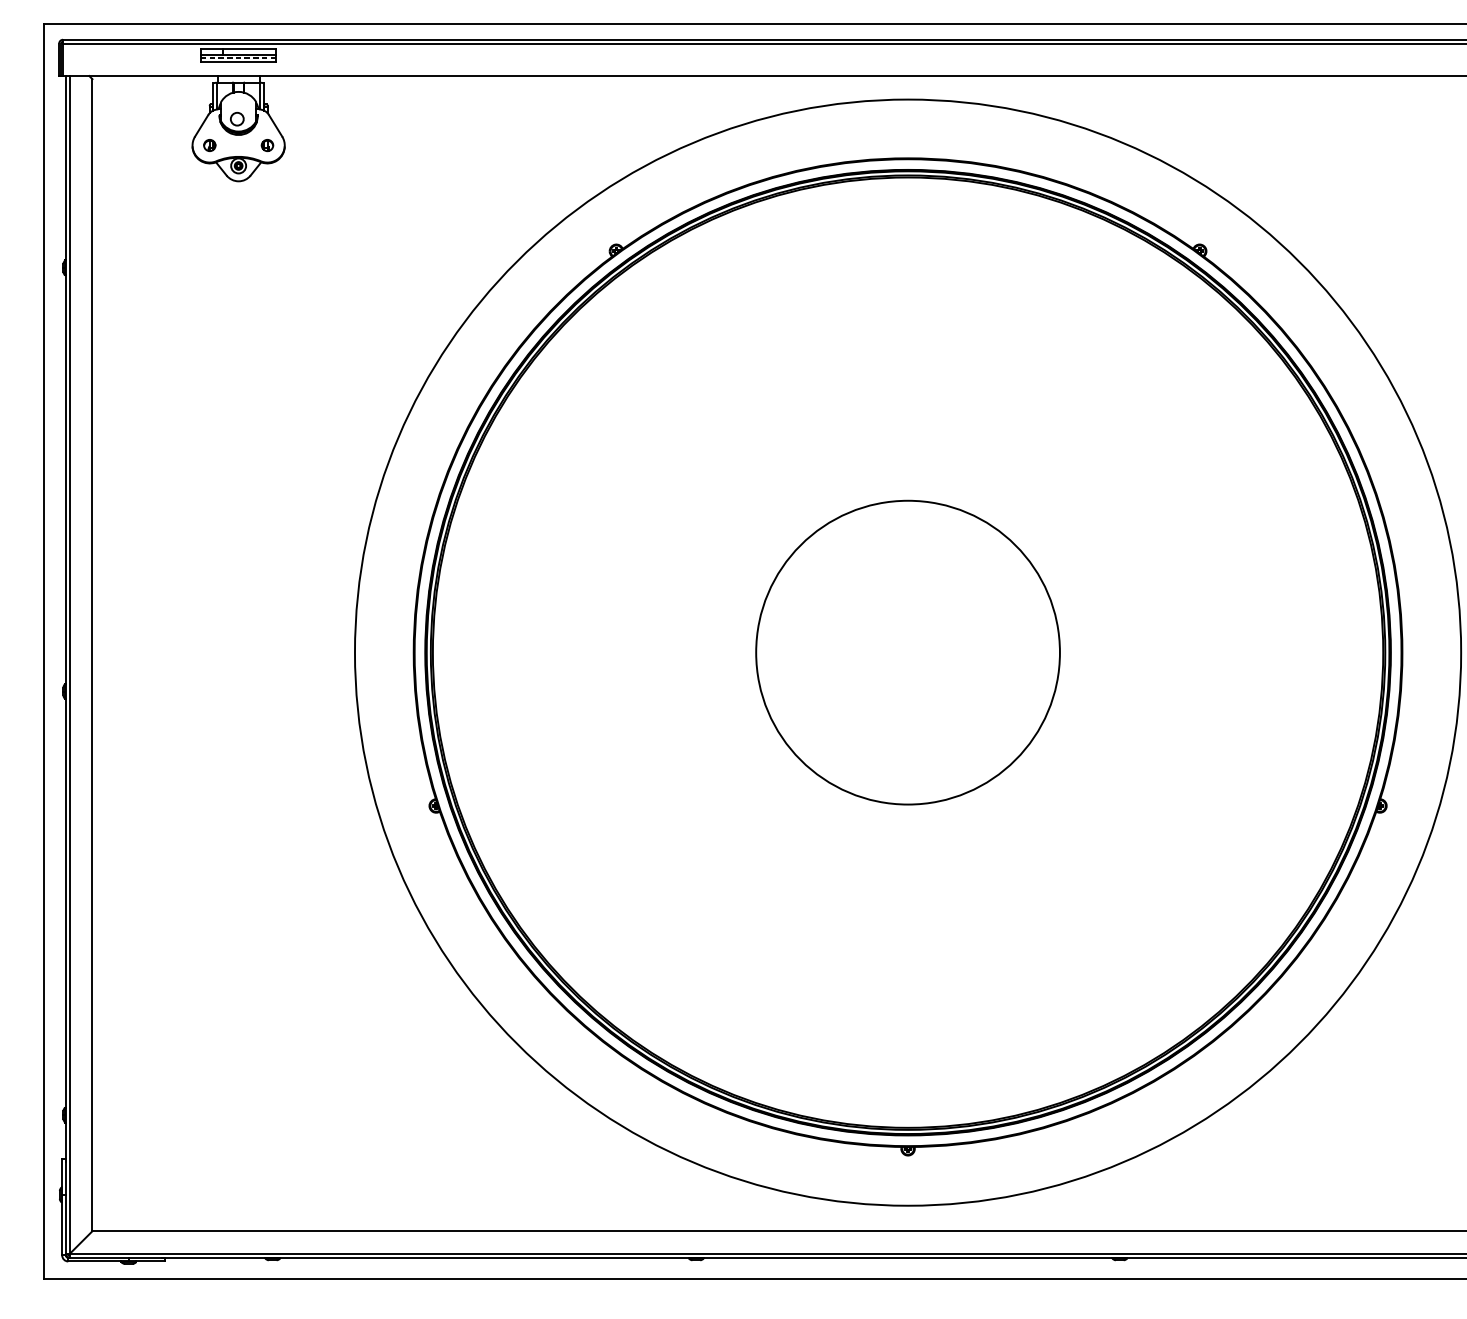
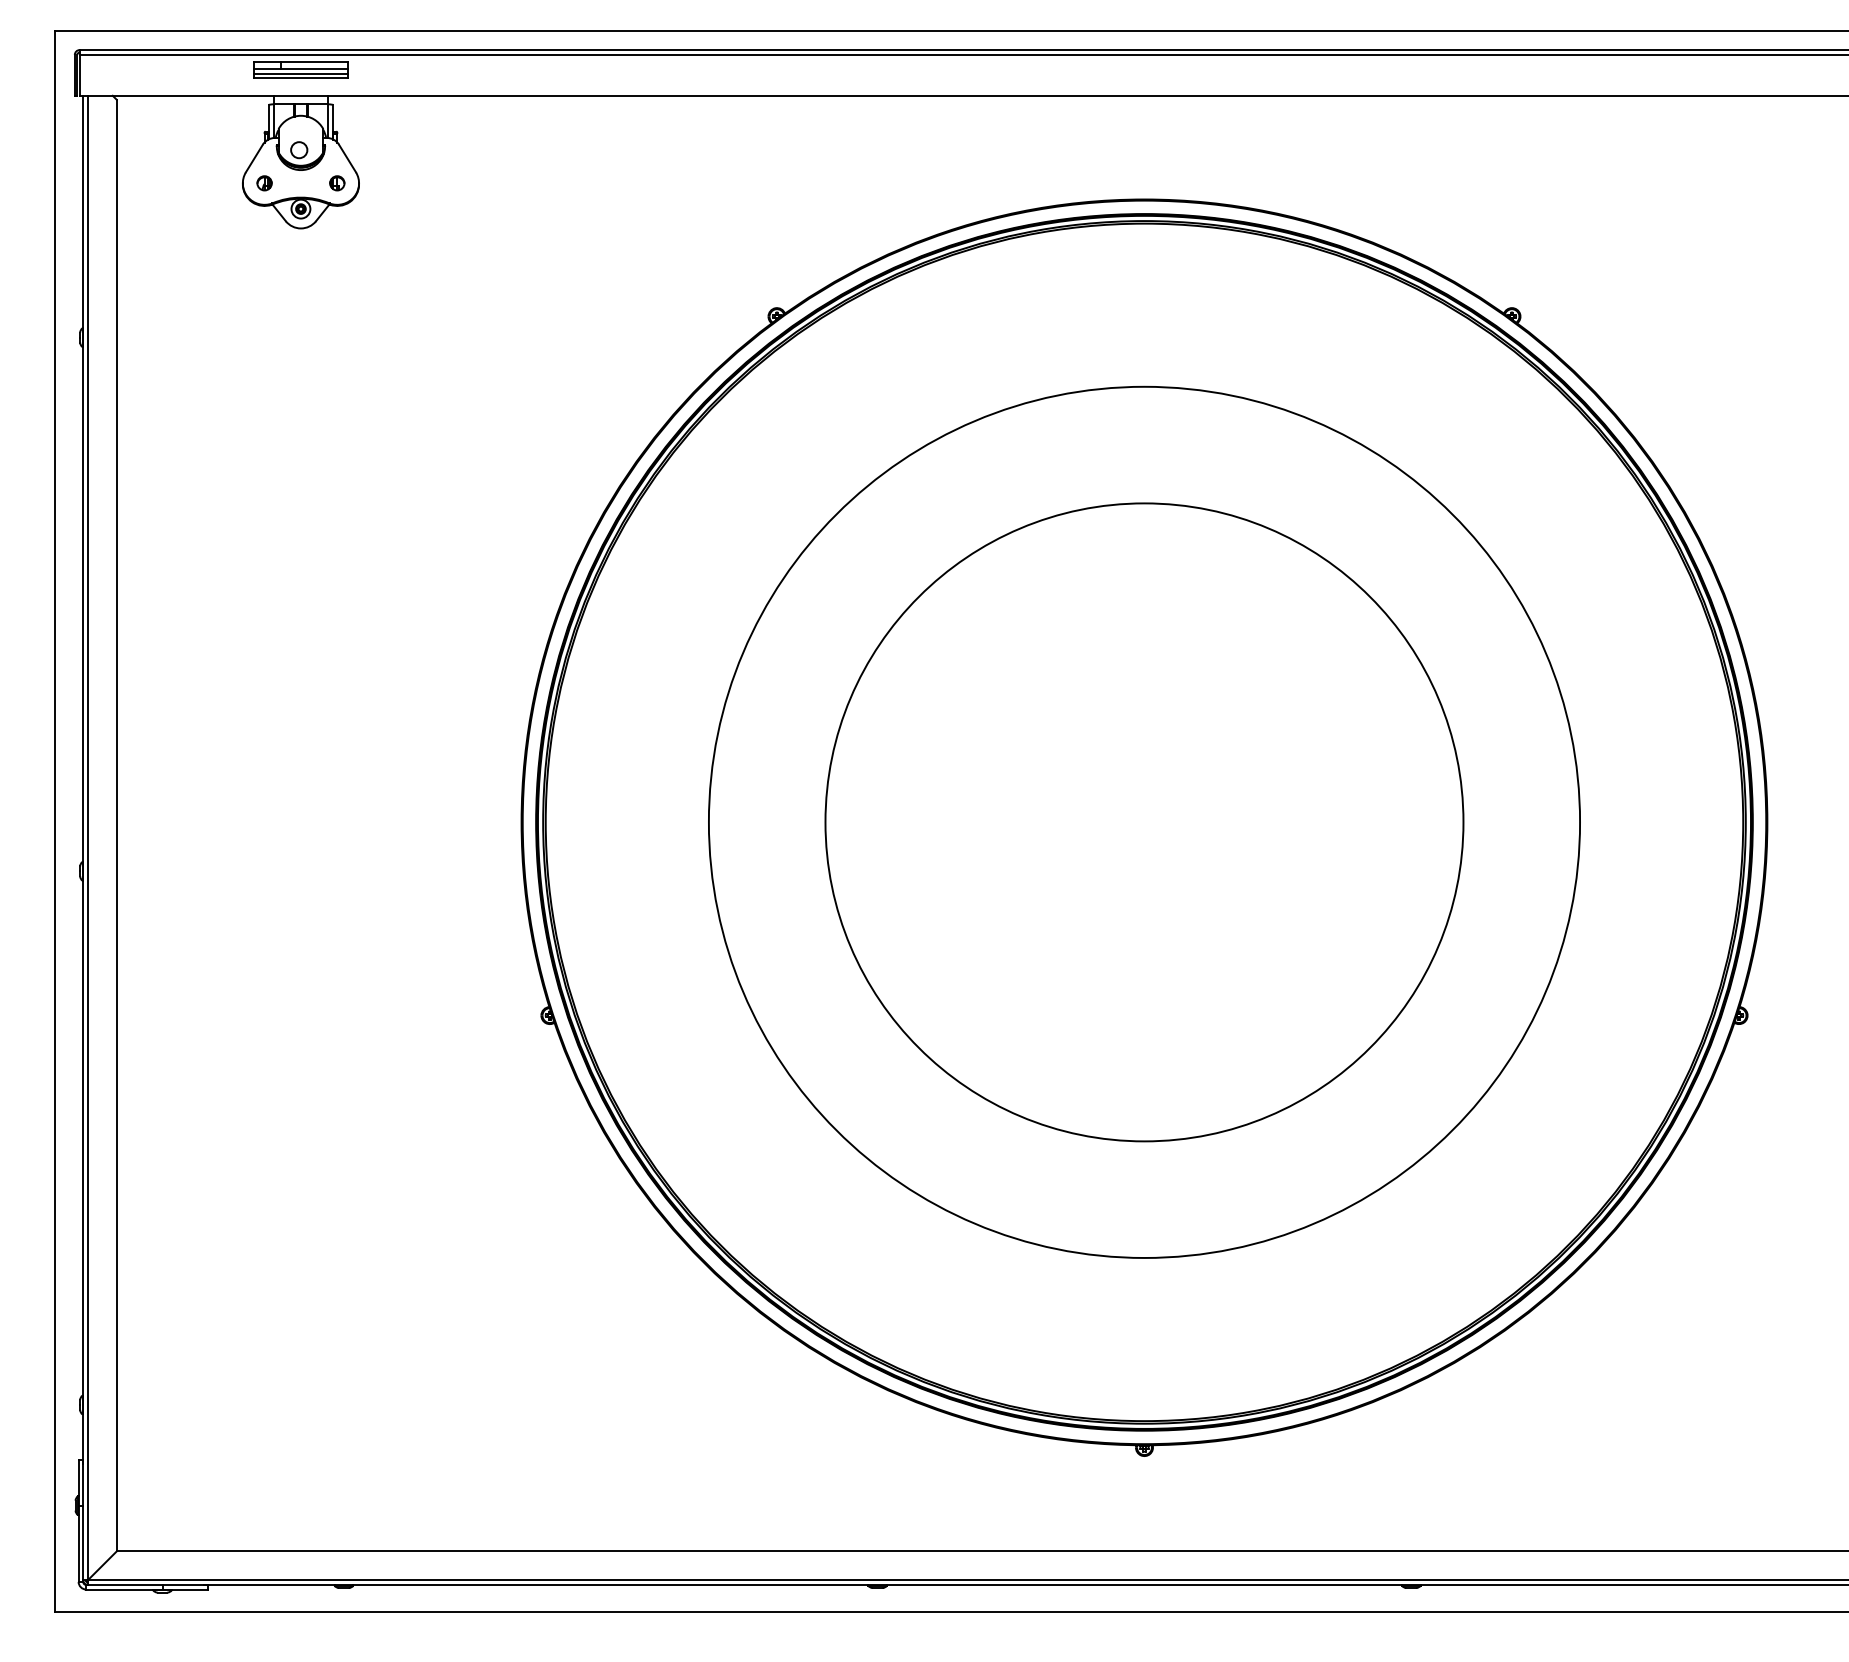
line: (238, 58) -> (300, 73), dashed -> solid
circle: (908, 651) -> (1144, 821), size x0.62
circle: (908, 652) -> (1144, 822), size x1.67

